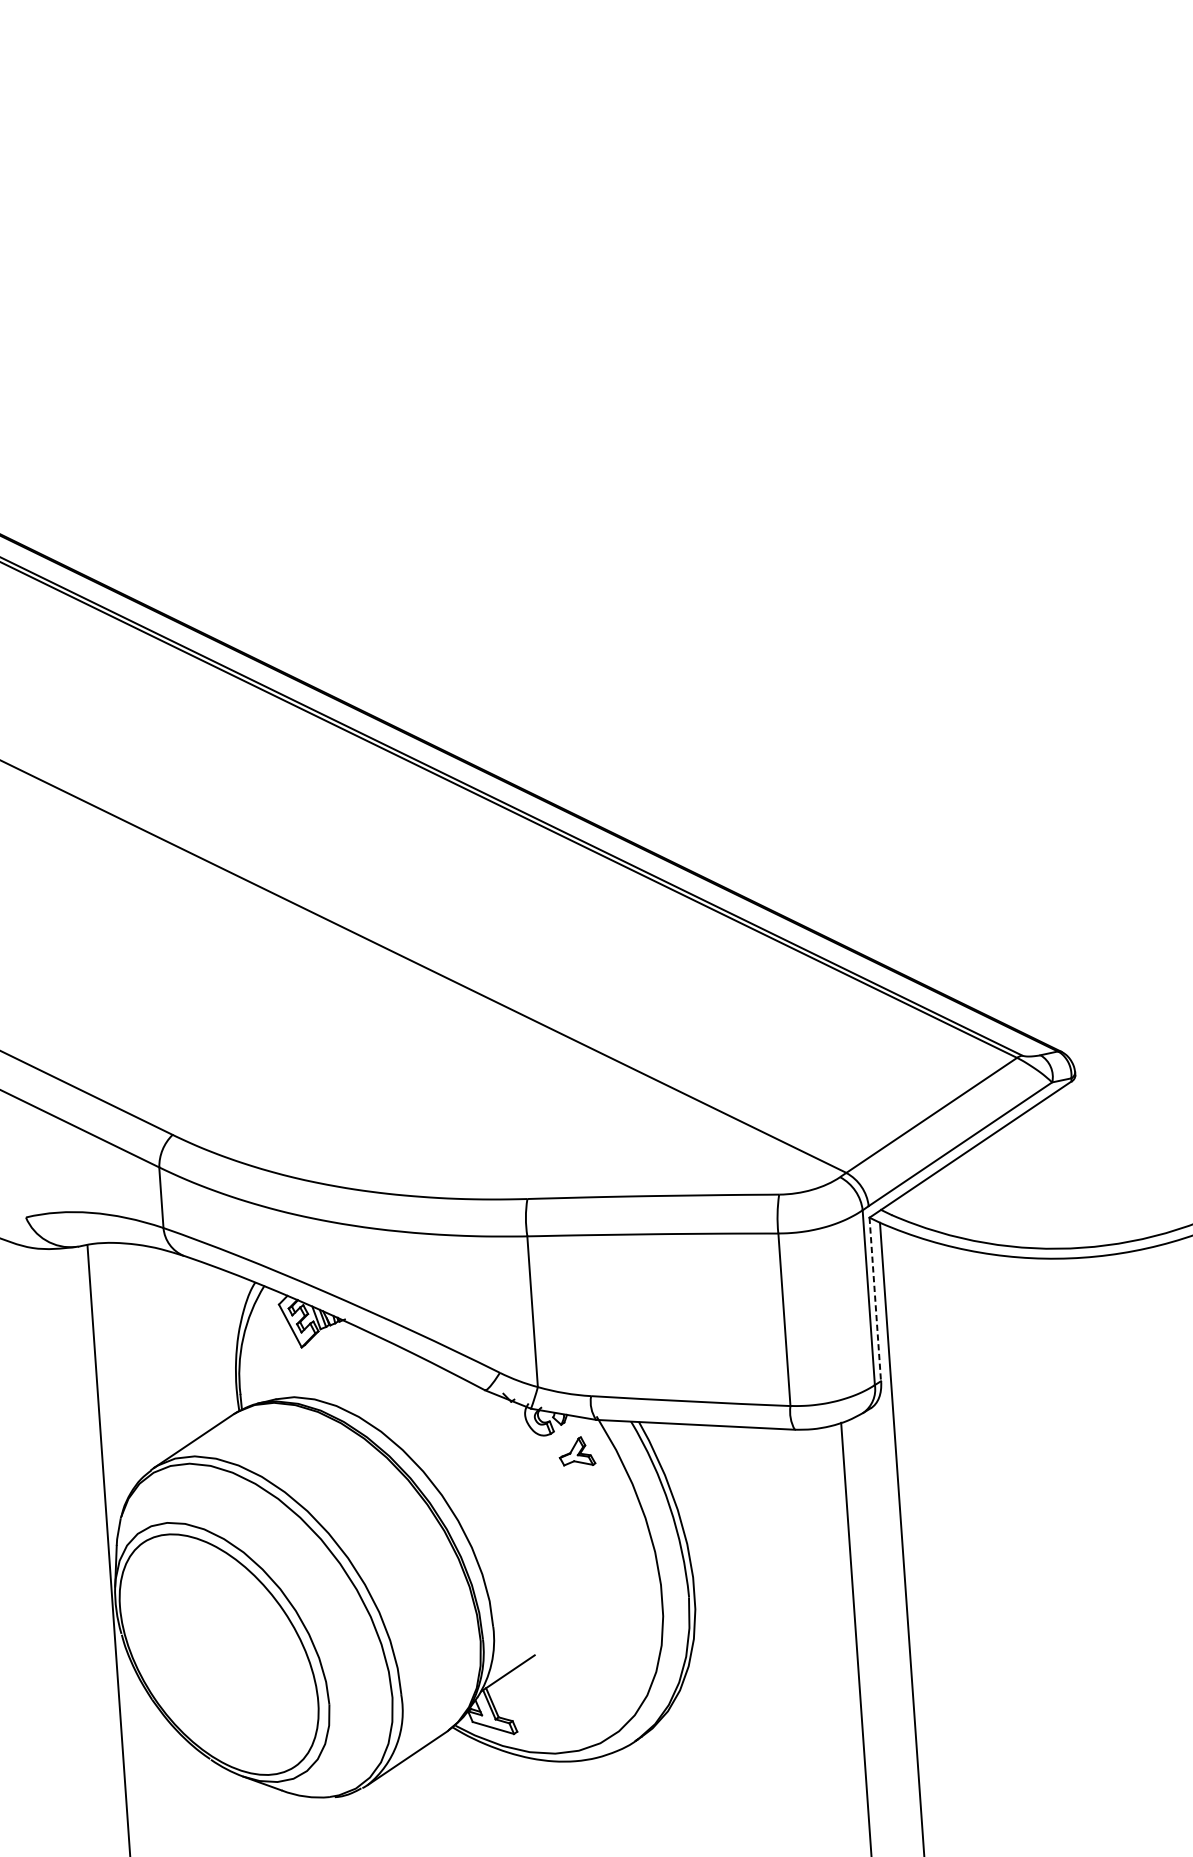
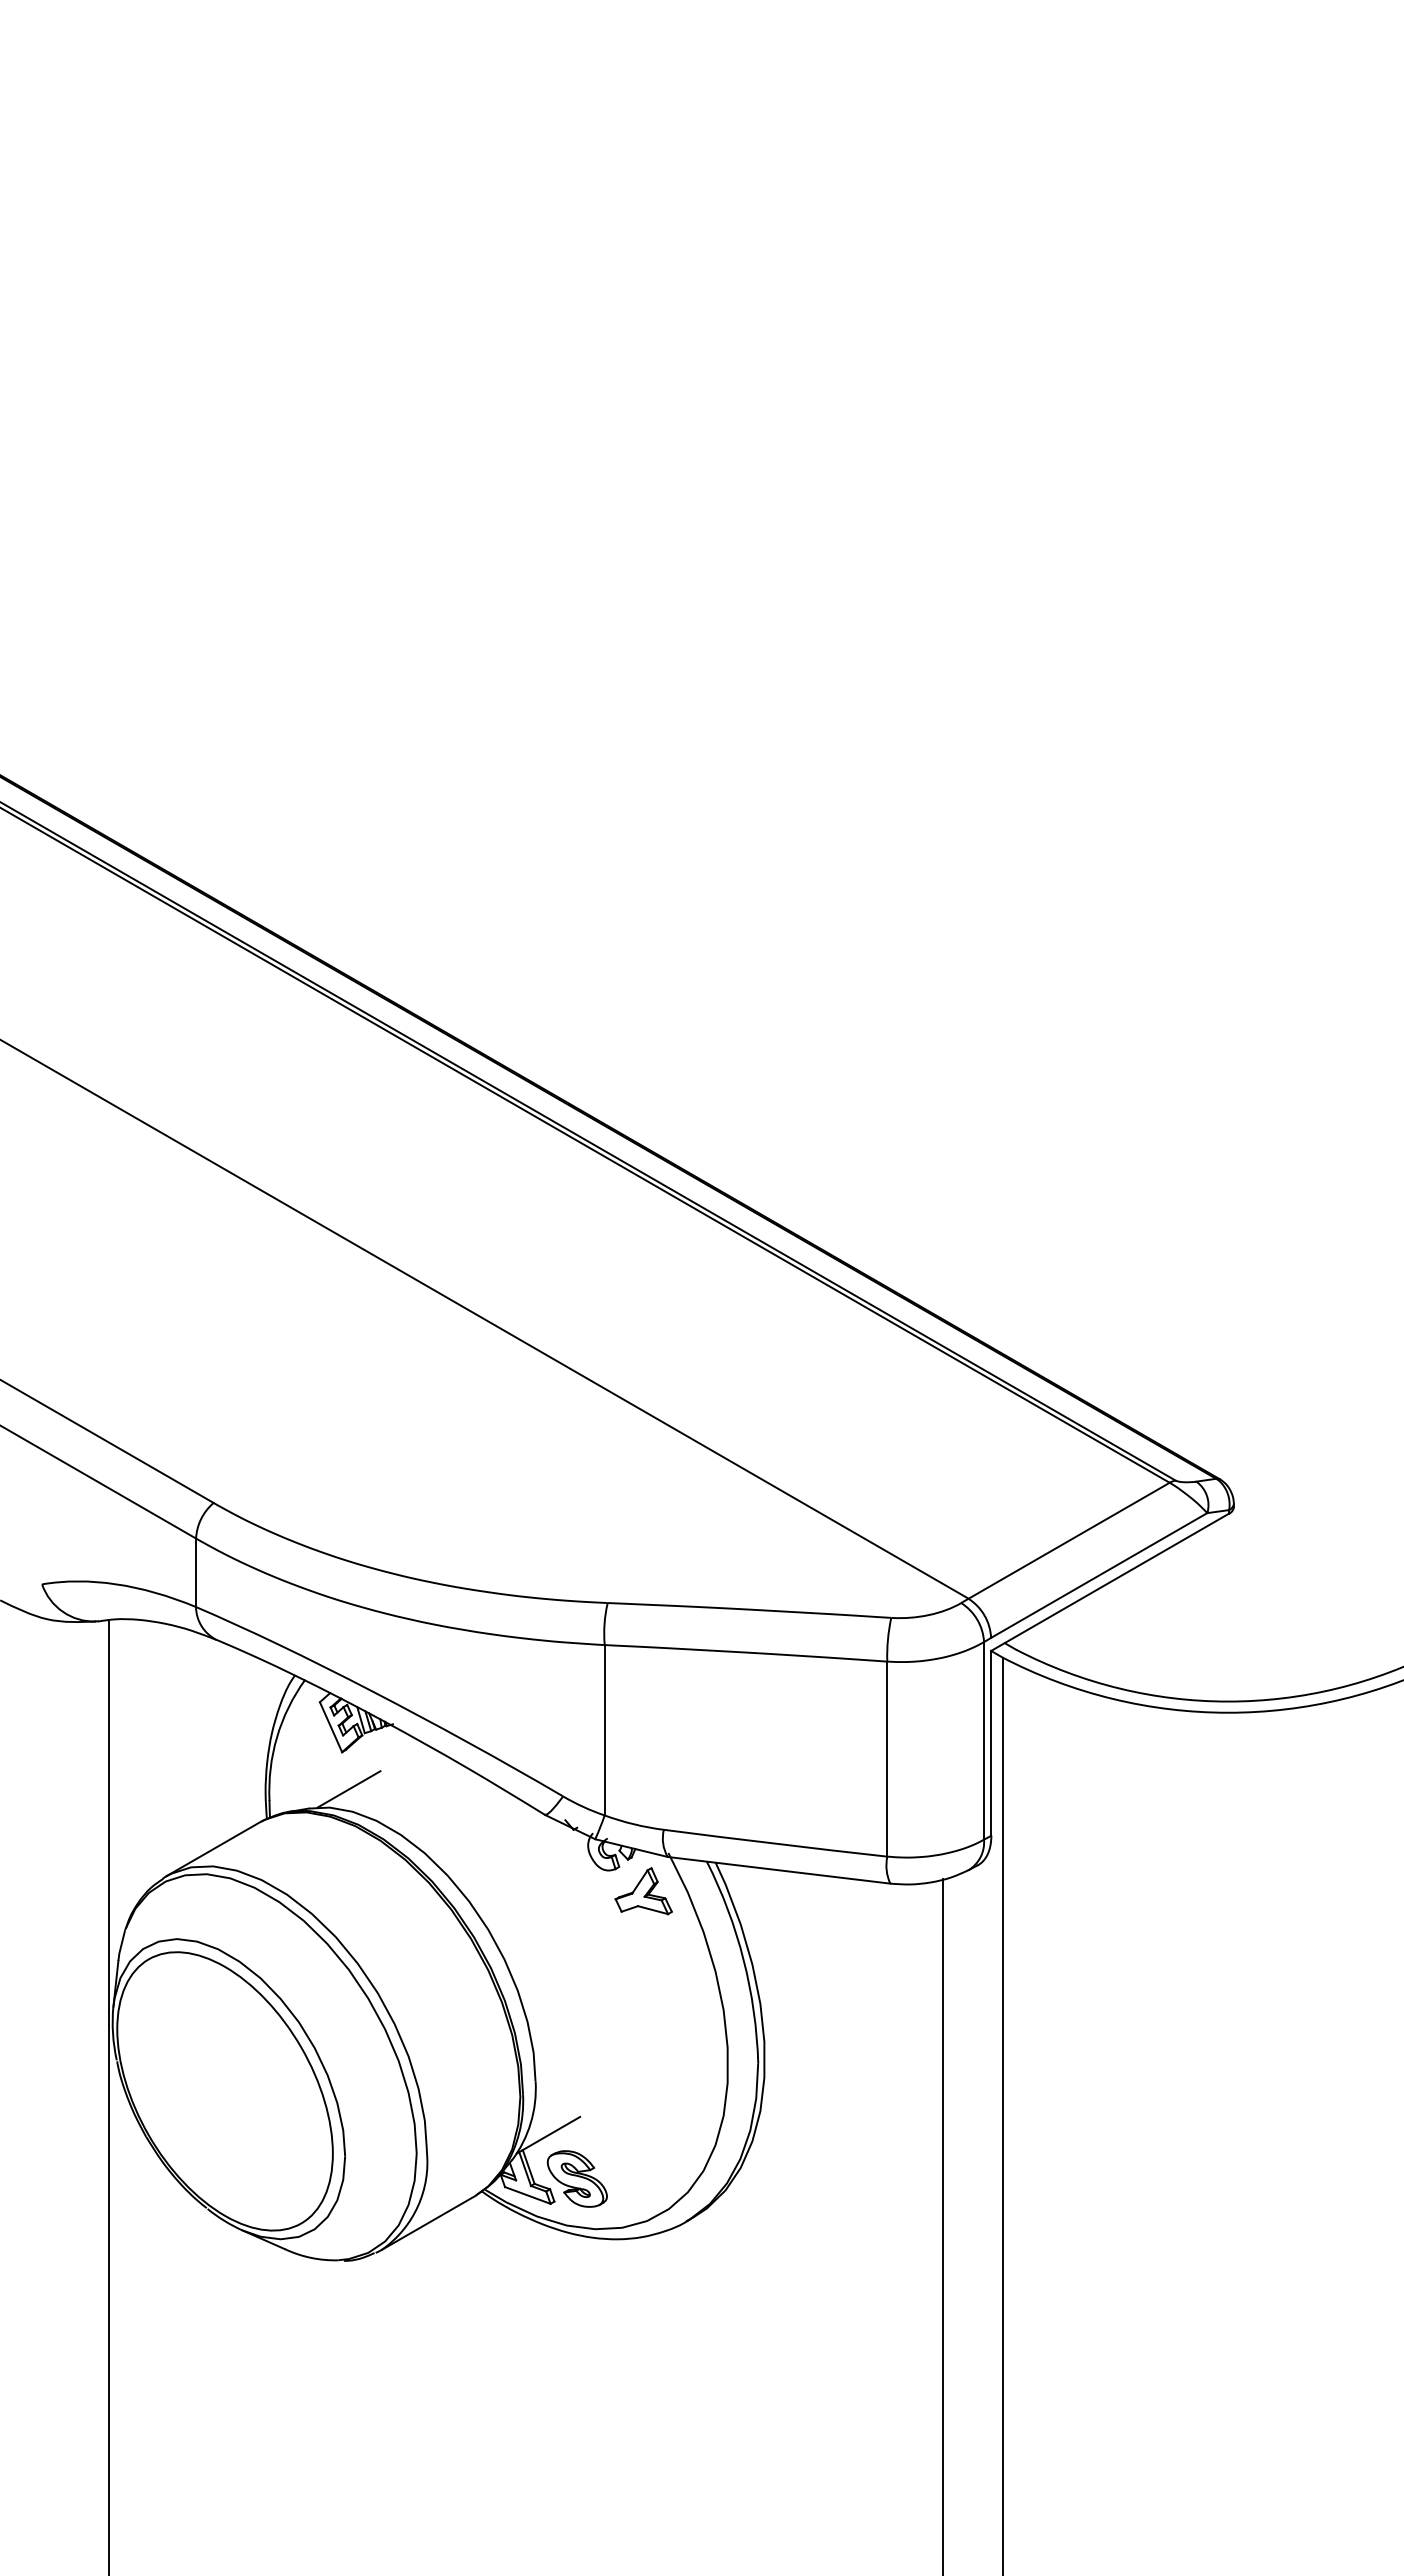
line: (875, 1299) -> (991, 1743), dashed -> solid
line: (309, 1379) -> (348, 1789), added
part: (576, 1451) -> (643, 1891), size x1.43
part: (536, 1709) -> (577, 2178), added

